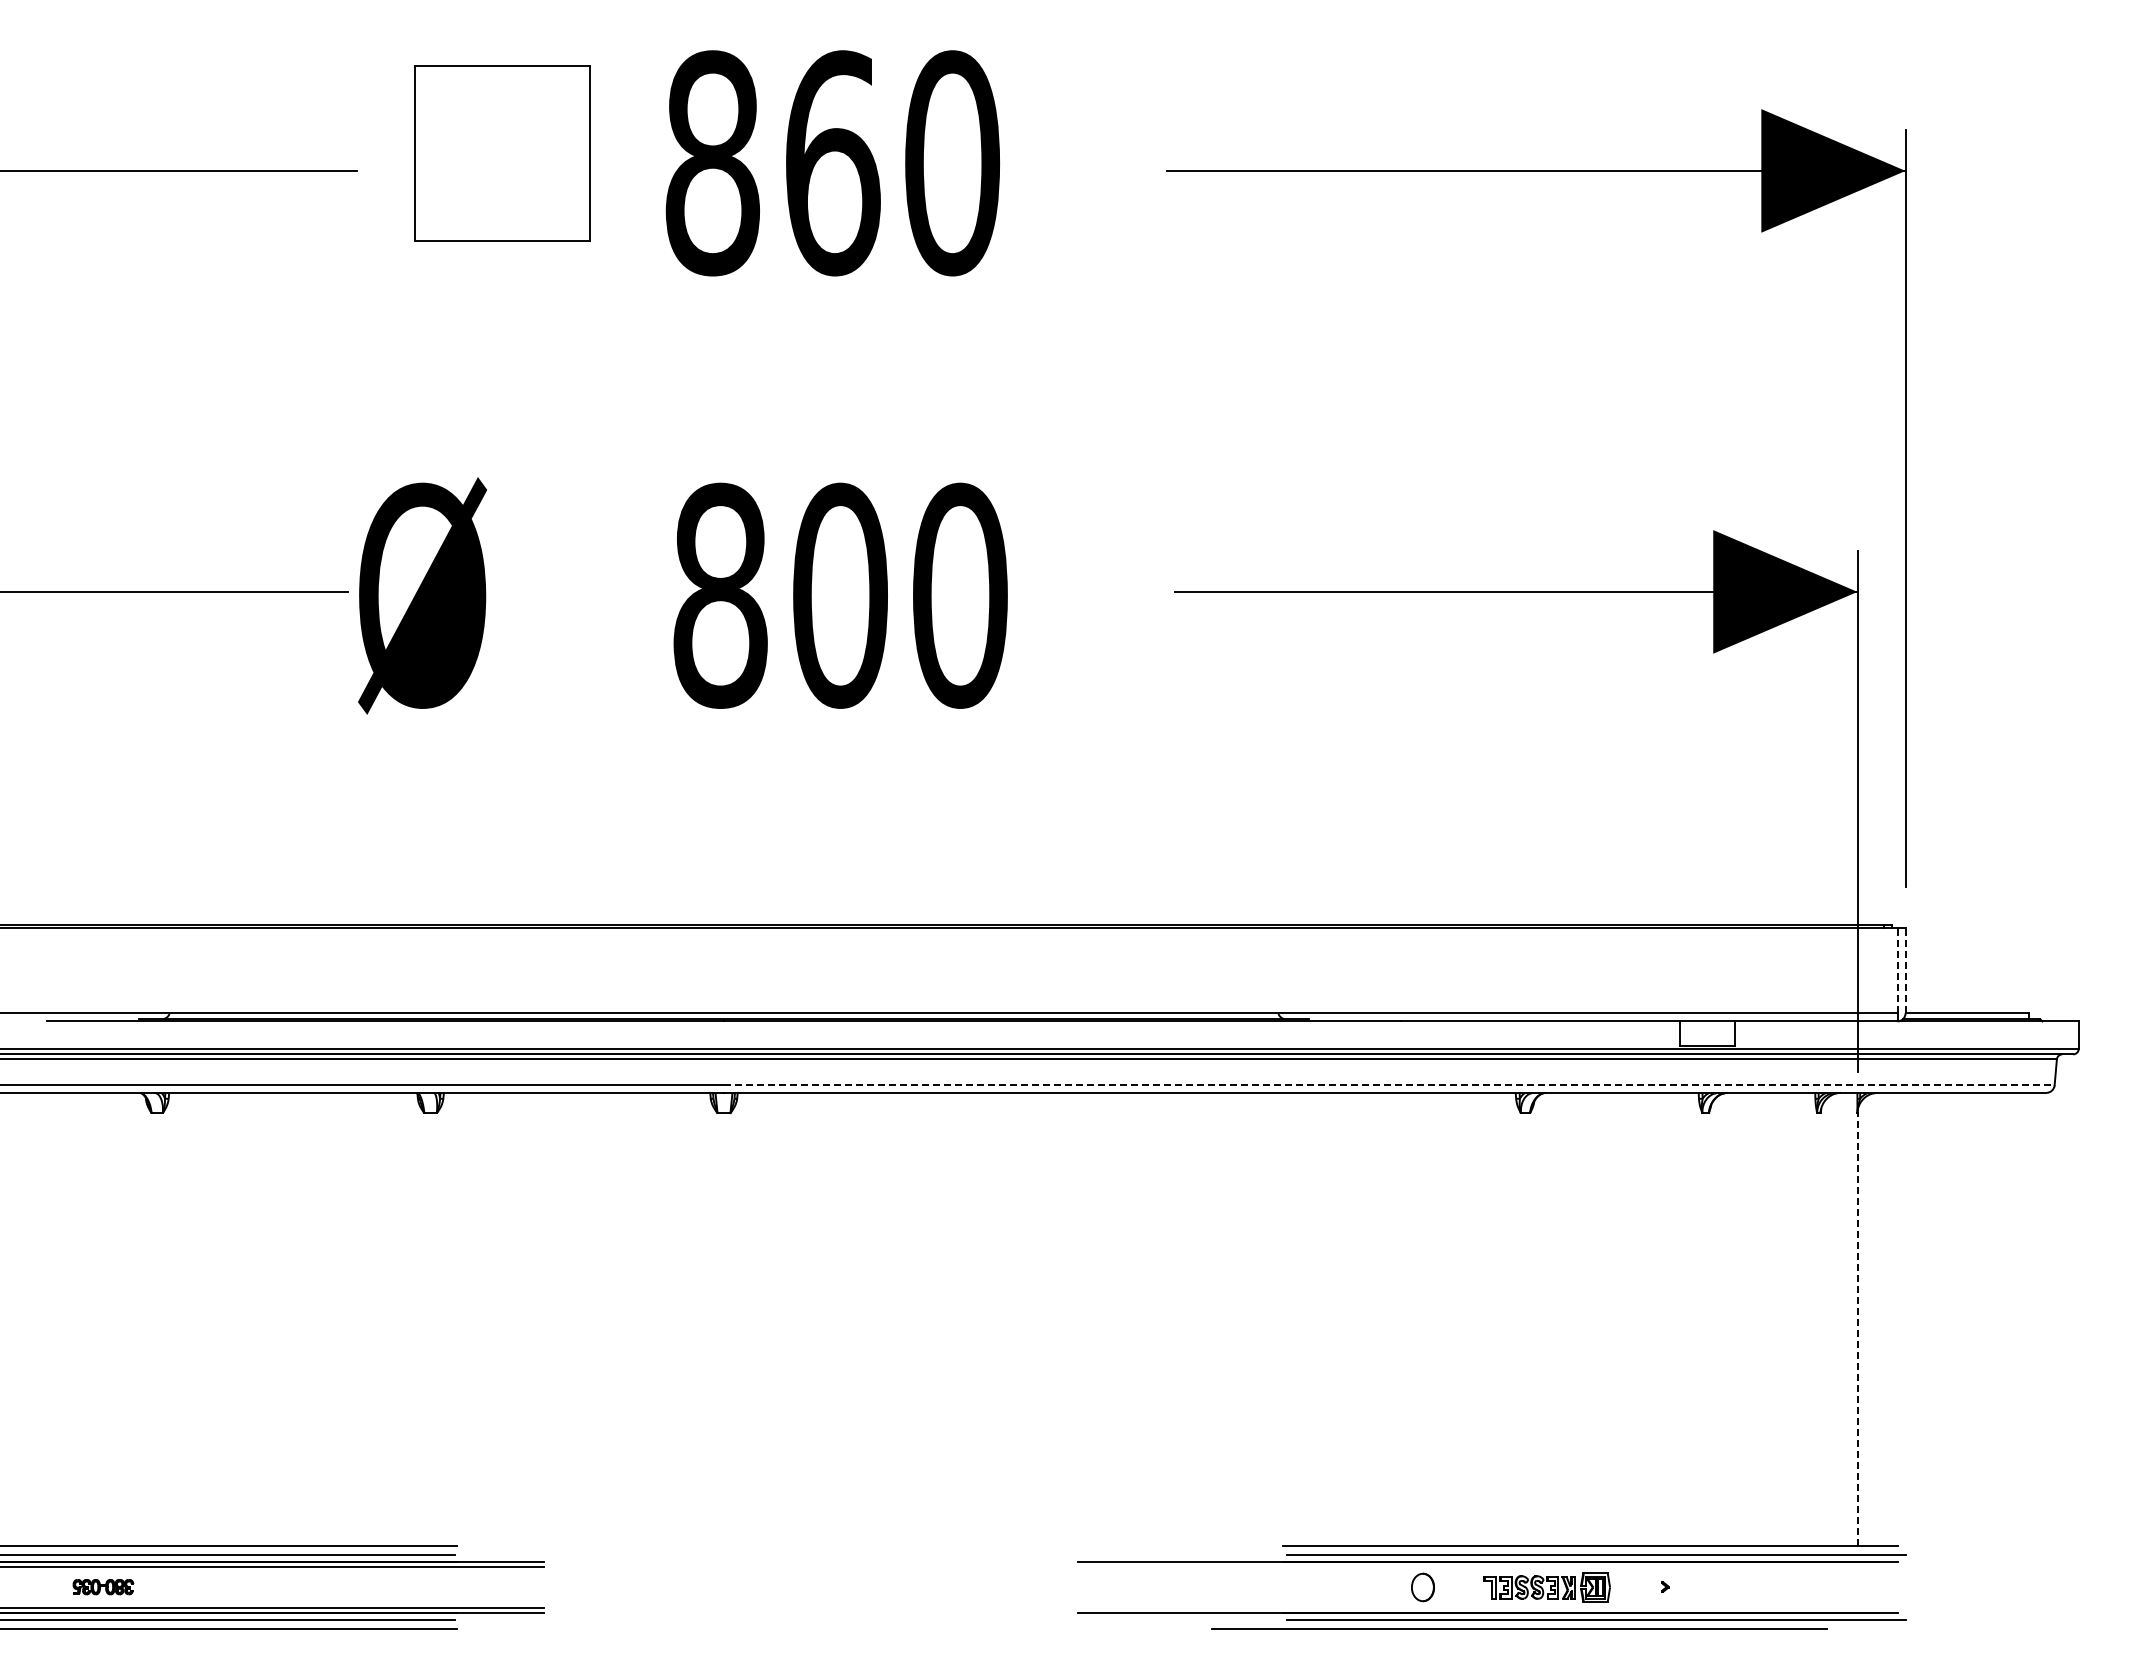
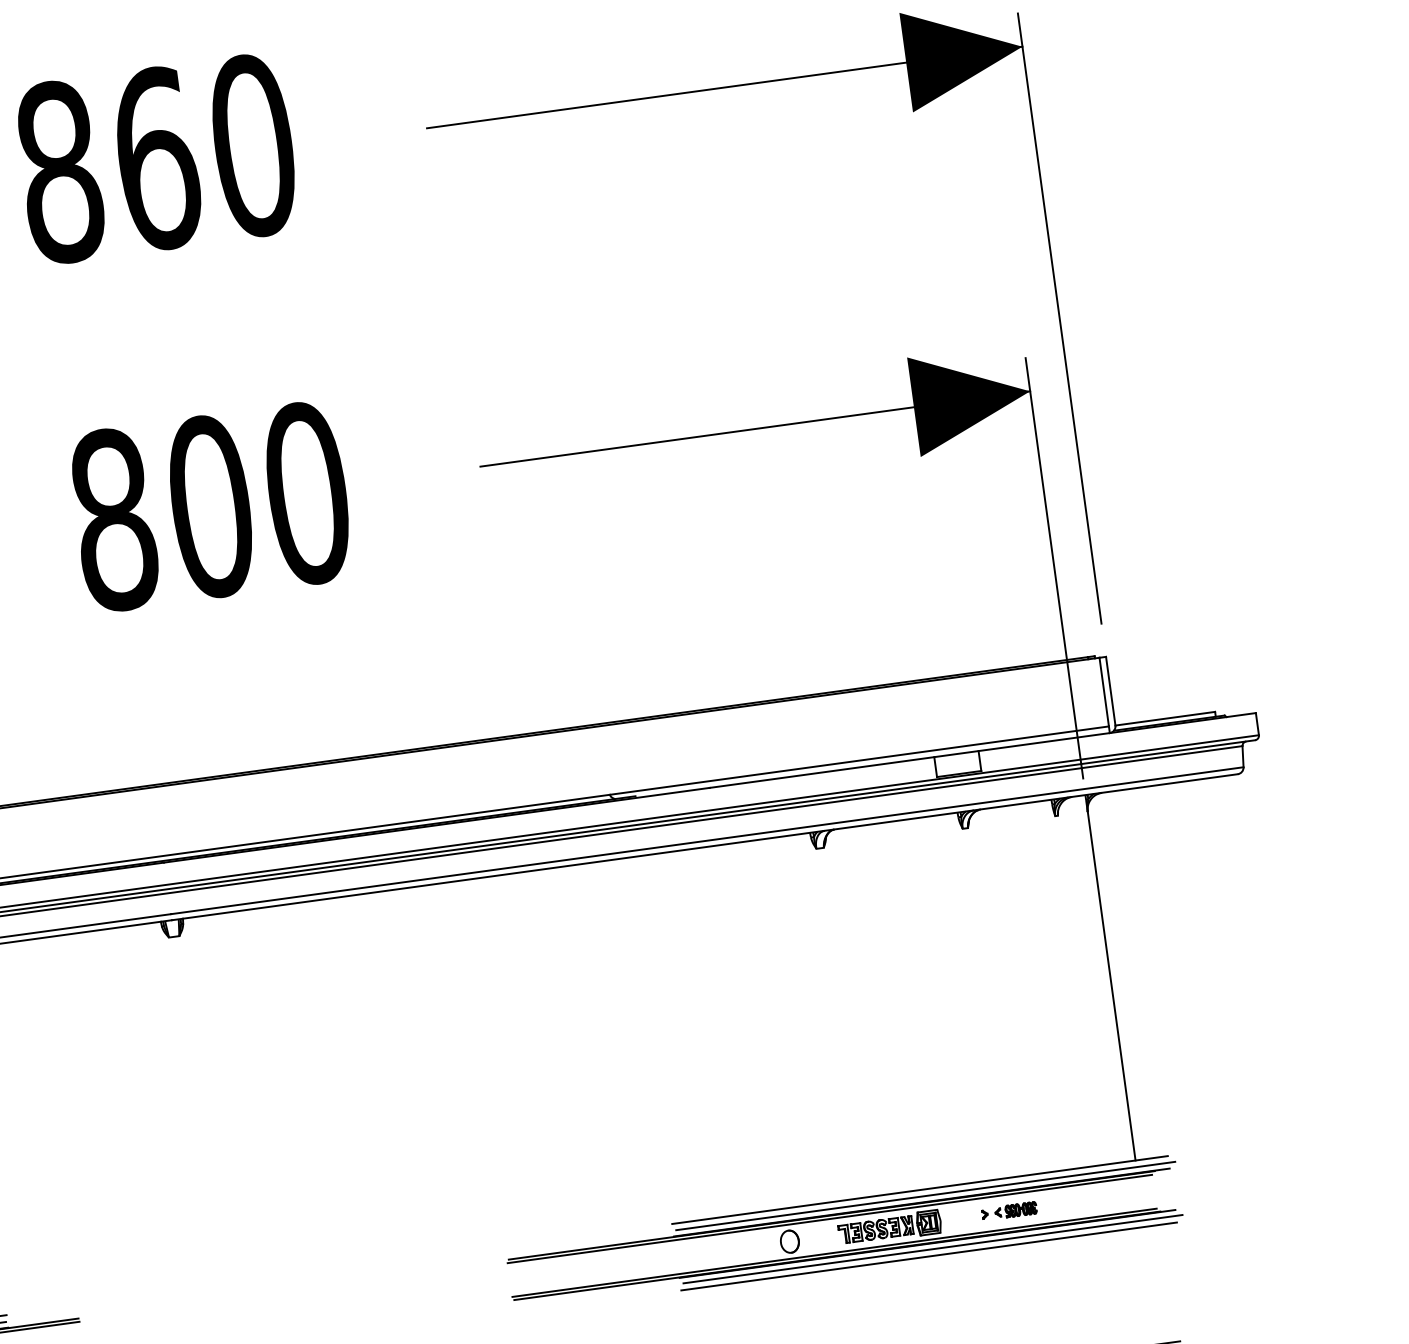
line: (1897, 970) -> (1104, 692), dashed -> solid
line: (1905, 970) -> (1110, 691), dashed -> solid
line: (1389, 1085) -> (707, 840), dashed -> solid
line: (1857, 1329) -> (1111, 985), dashed -> solid
line: (1475, 1566) -> (829, 1219), added
part: (1703, 1587) -> (1015, 1210), added
line: (1475, 1608) -> (834, 1252), added
line: (1519, 1628) -> (929, 1256), moved

